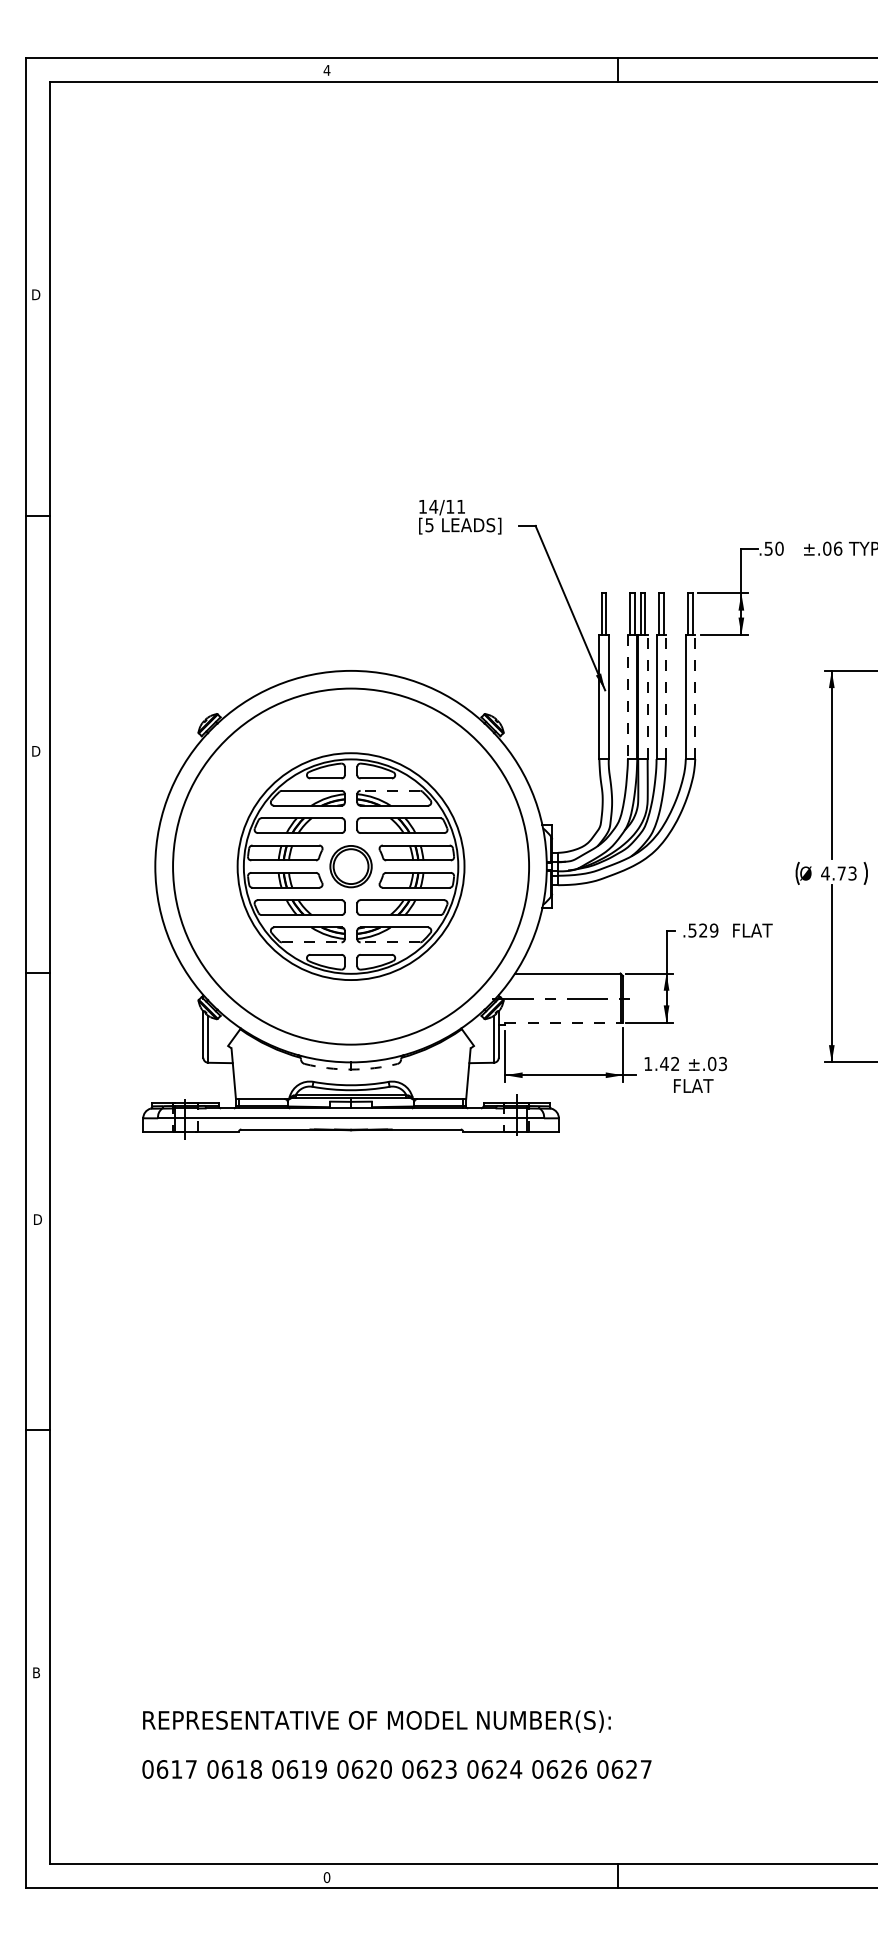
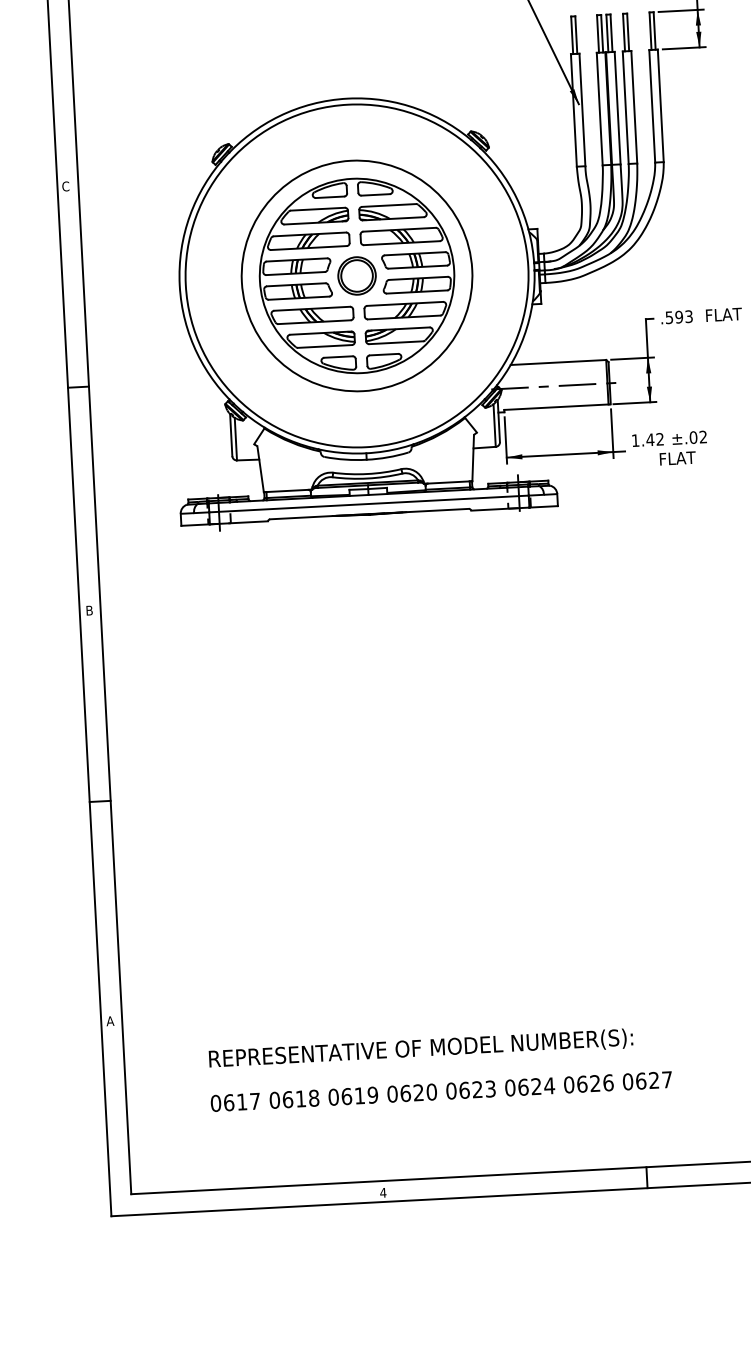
line: (647, 696) -> (617, 107), dashed -> solid
line: (666, 696) -> (634, 106), dashed -> solid
line: (695, 696) -> (660, 105), dashed -> solid
line: (627, 697) -> (599, 109), dashed -> solid
text: (35, 750) -> (65, 185), D -> C
line: (390, 790) -> (389, 205), dashed -> solid
circle: (350, 866) -> (356, 275), size x0.71
circle: (351, 866) -> (357, 275), size x1.67
text: (708, 930) -> (683, 316), .529 -> .593
line: (311, 942) -> (324, 346), dashed -> solid
line: (390, 942) -> (396, 342), dashed -> solid
line: (562, 1022) -> (555, 407), dashed -> solid
text: (722, 1064) -> (702, 437), ±.03 -> ±.02
arc: (351, 1069) -> (367, 459), dashed -> solid
text: (38, 1219) -> (90, 610), D -> B
text: (36, 1672) -> (110, 1020), B -> A
text: (326, 1877) -> (382, 1192), 0 -> 4

